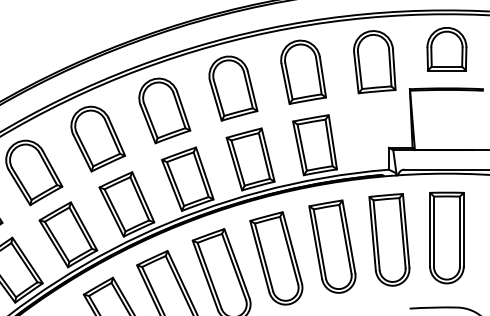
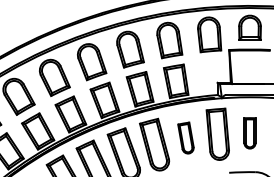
part: (446, 238) -> (249, 133), size x0.6
part: (331, 245) -> (185, 137), size x0.6

